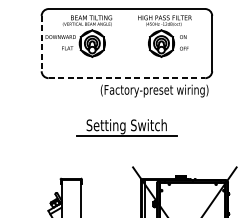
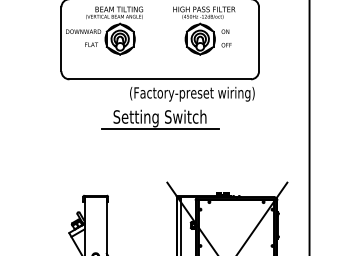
line: (41, 43) -> (61, 39), dashed -> solid
line: (127, 78) -> (160, 79), dashed -> solid
part: (127, 127) -> (160, 119), moved

